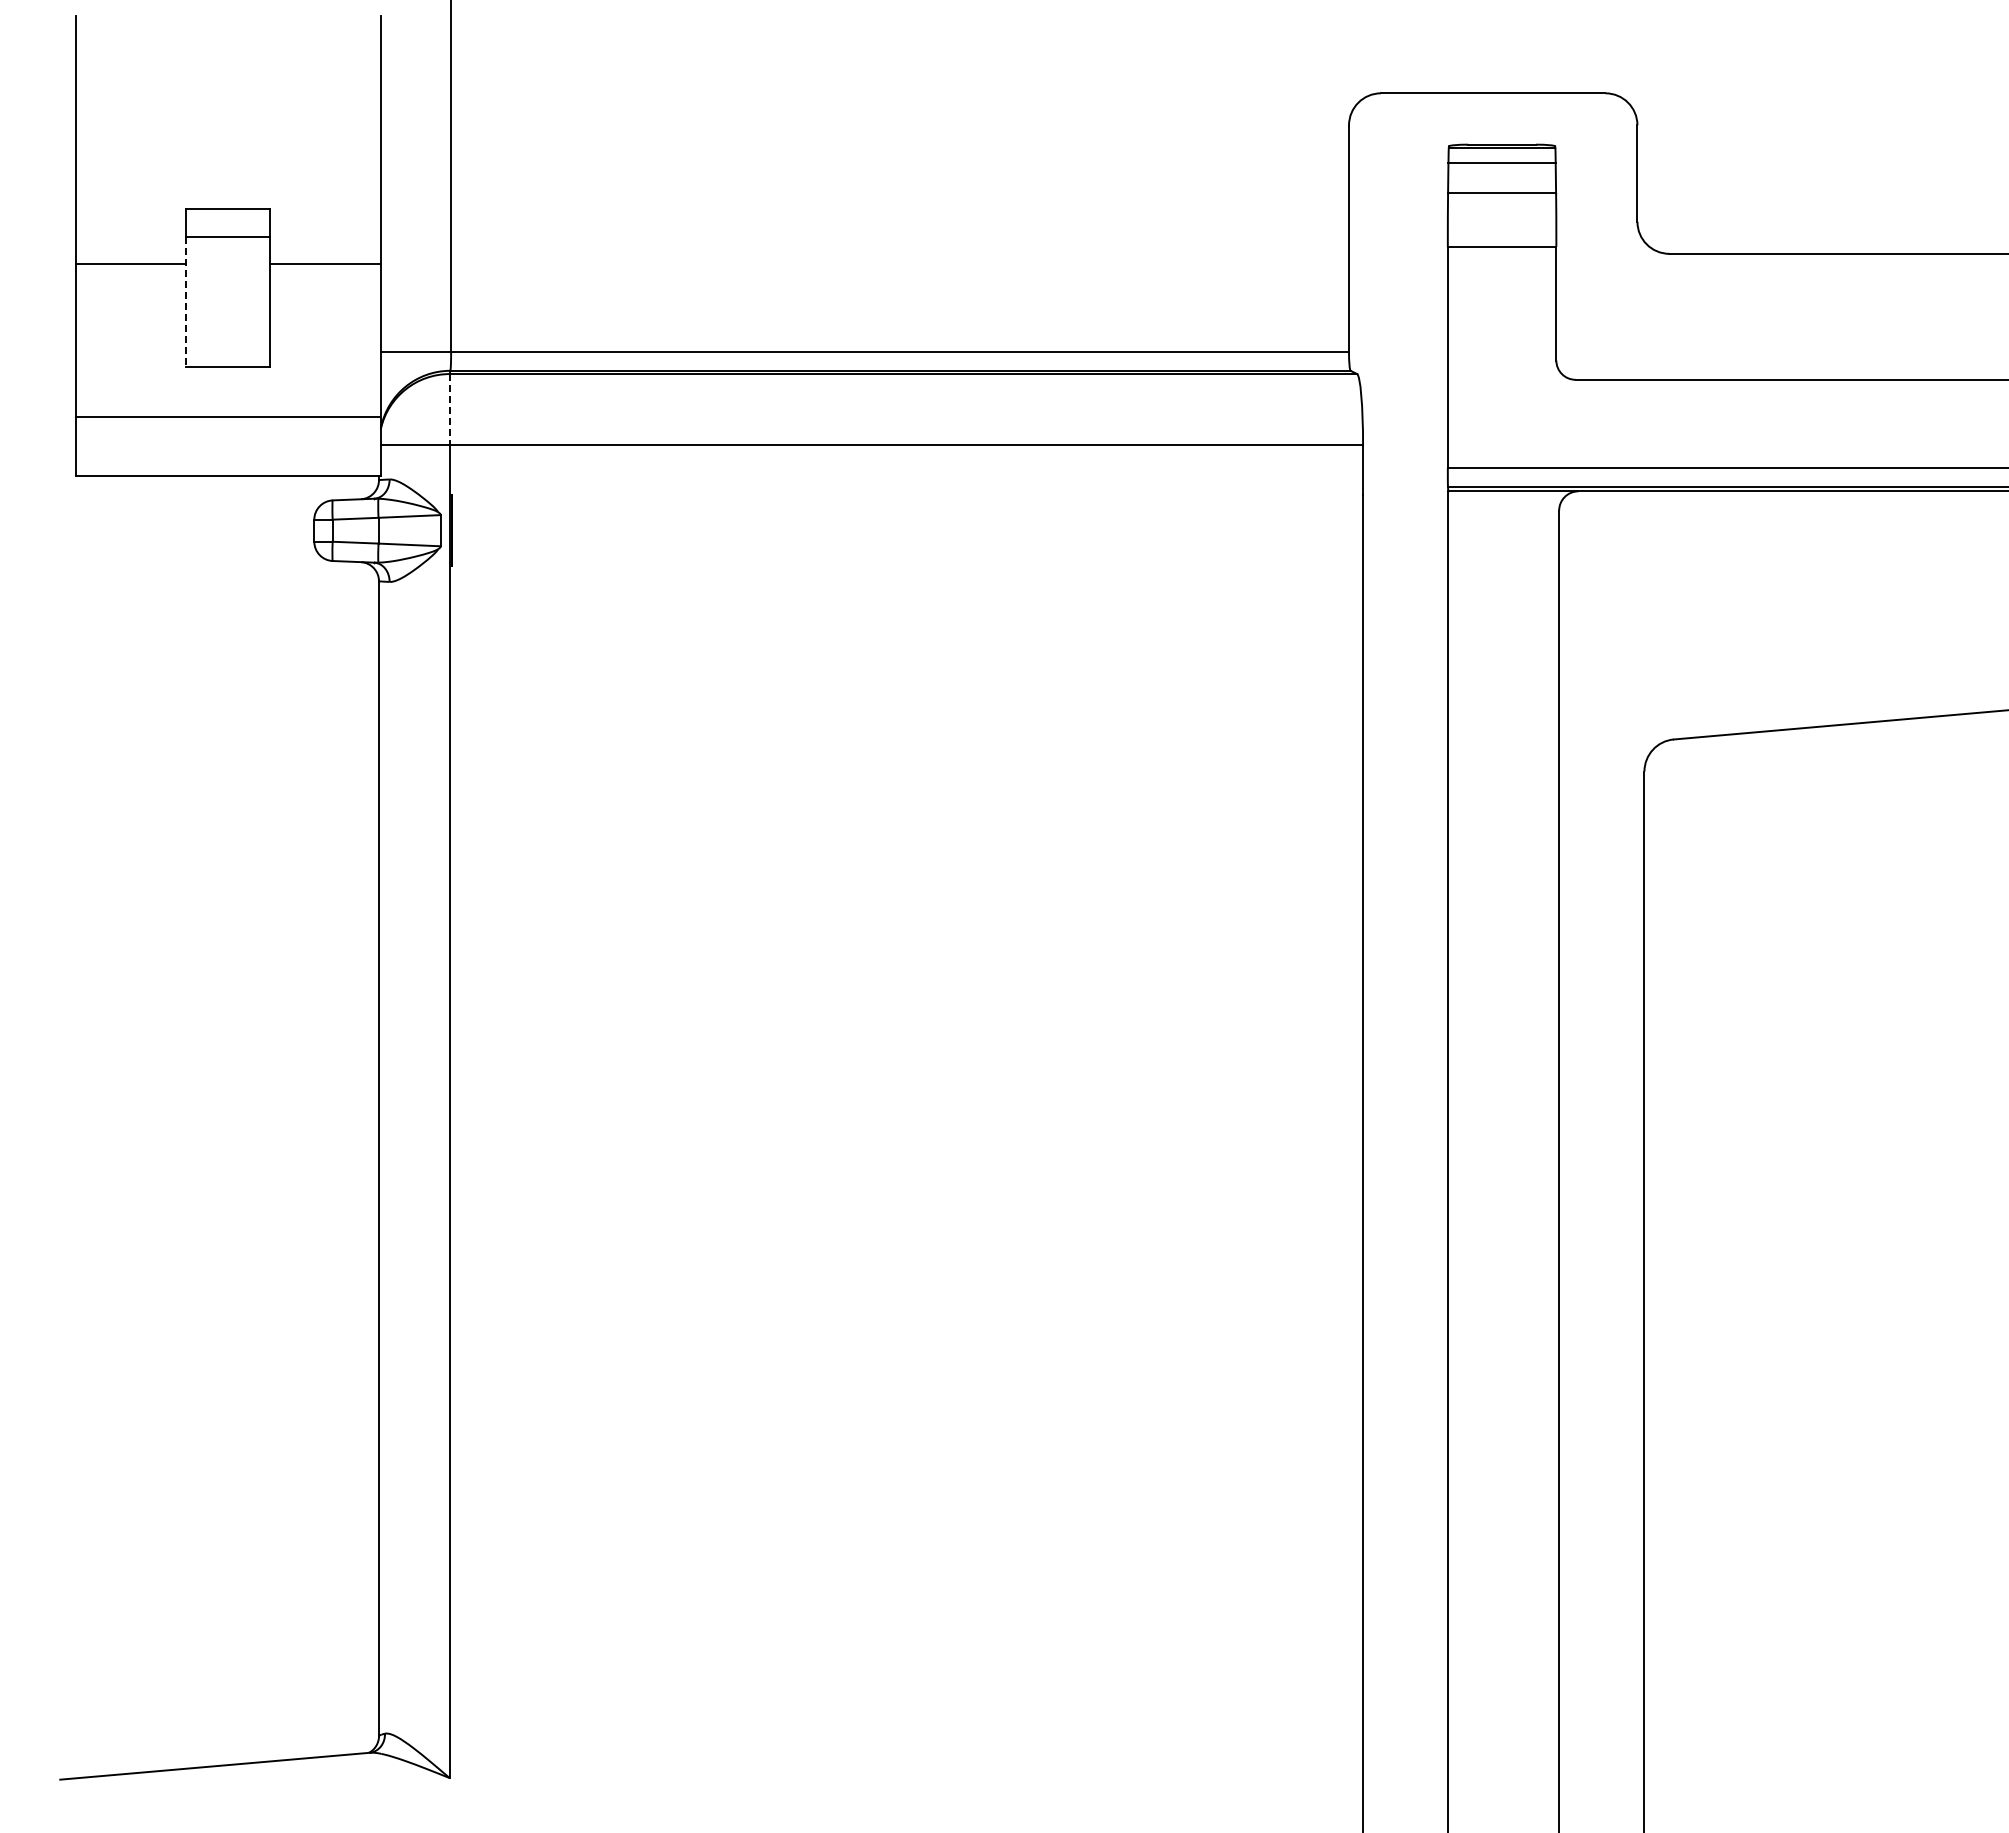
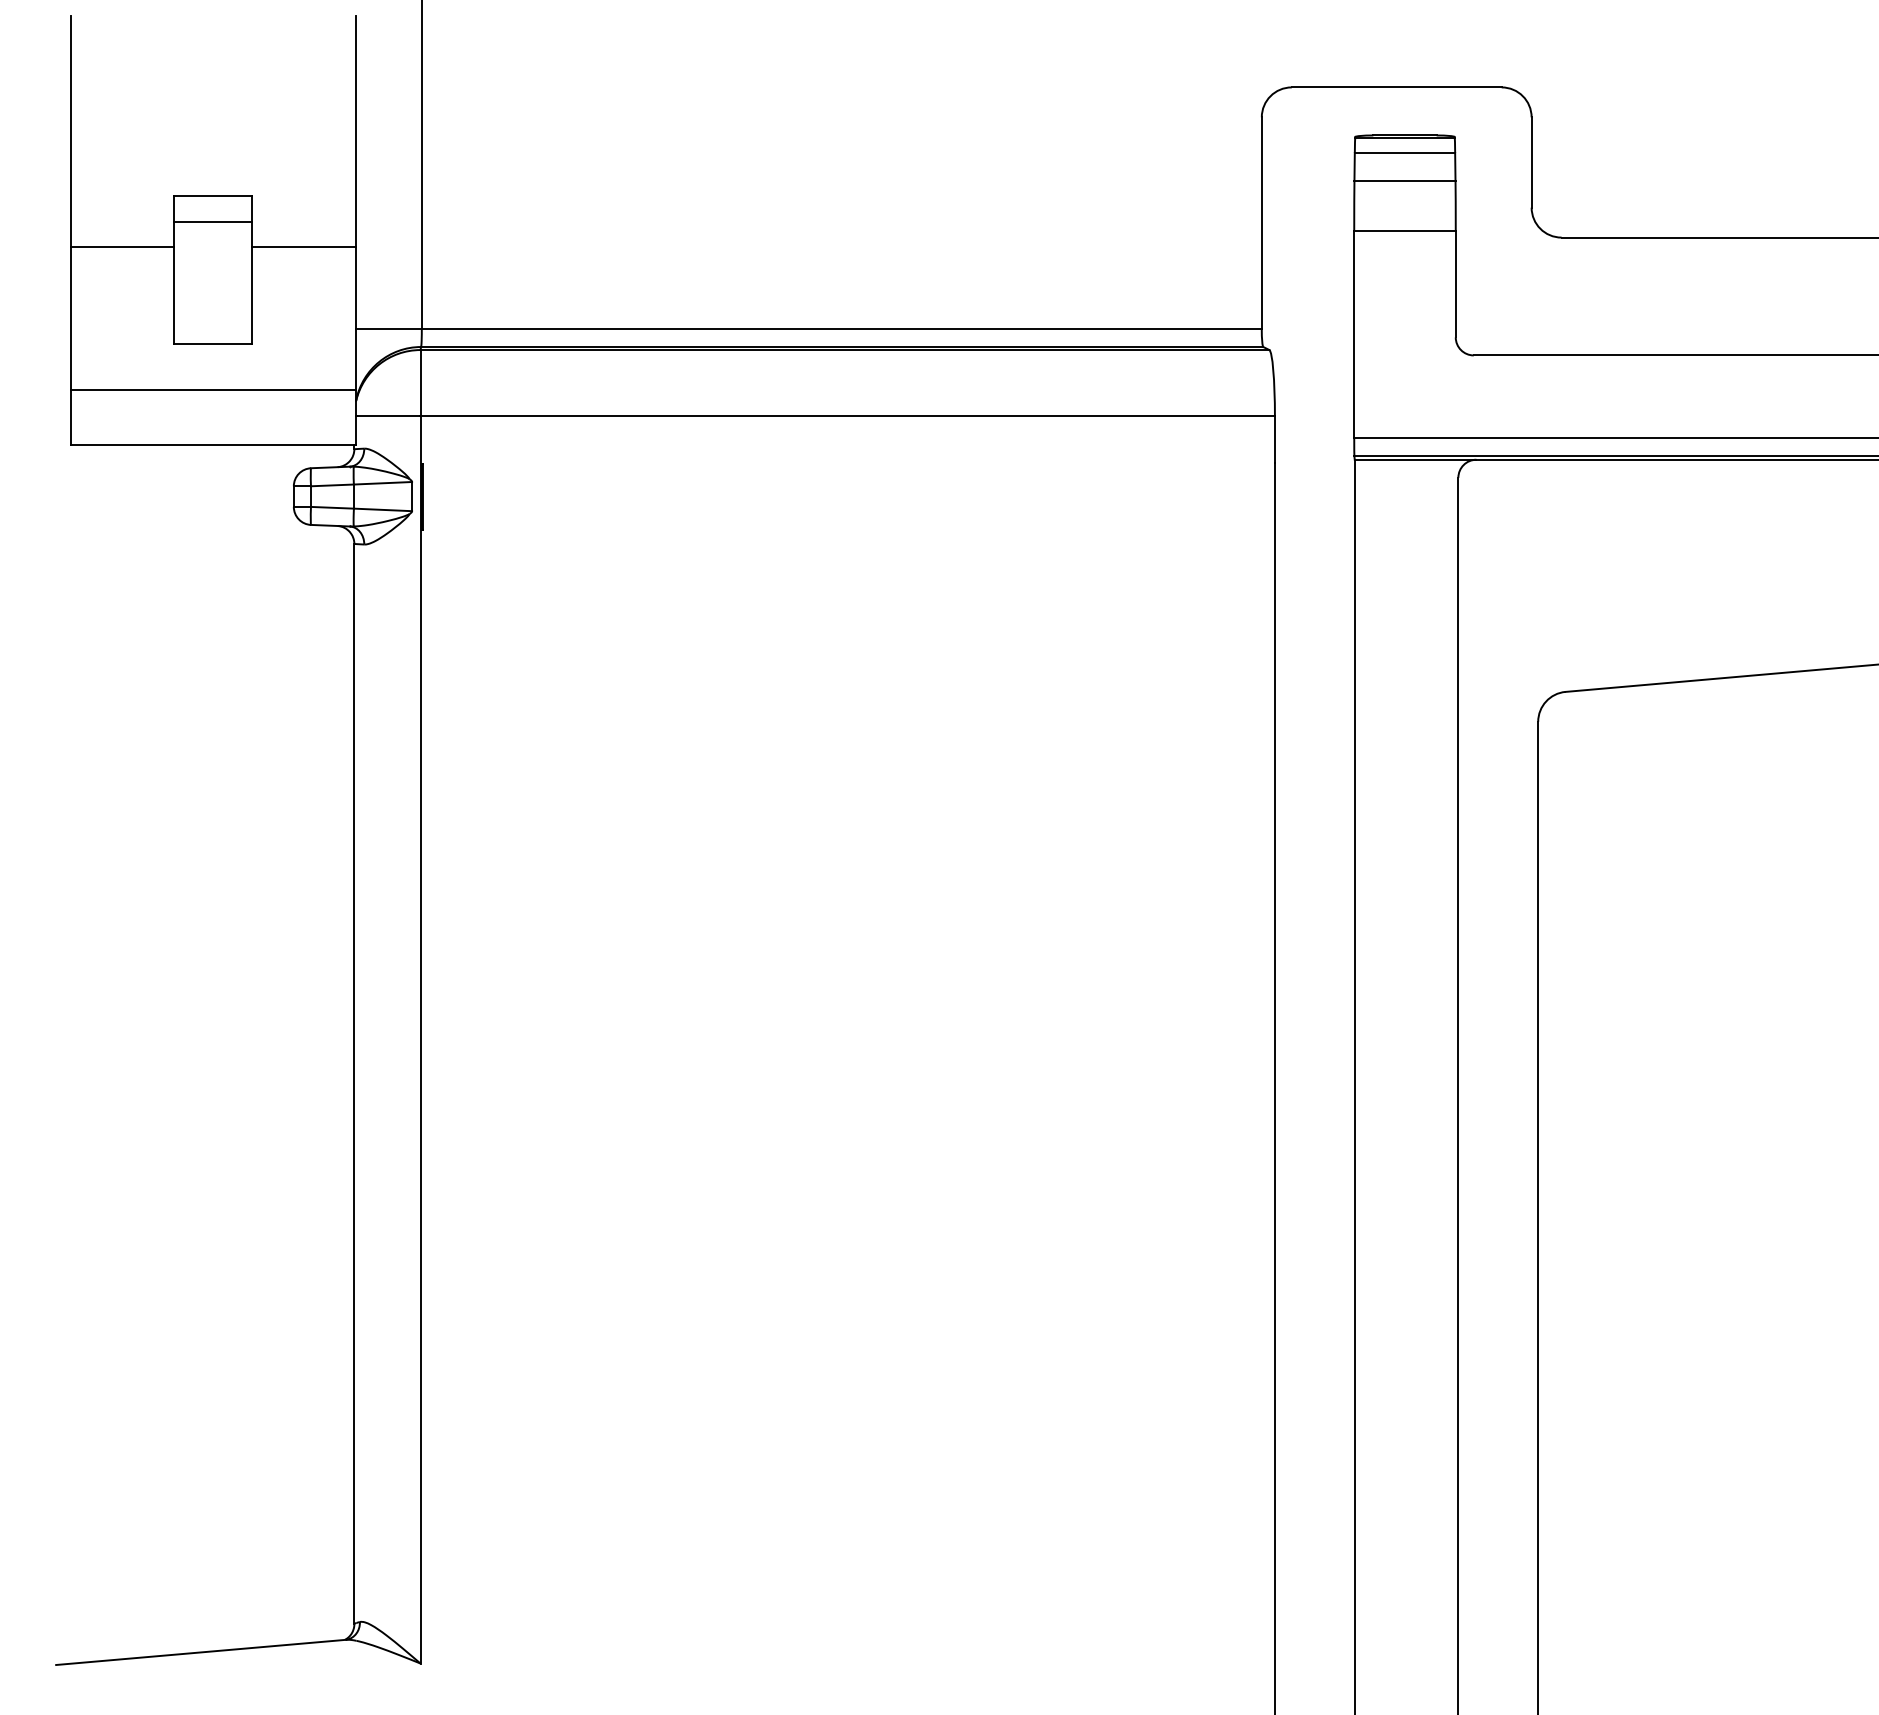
line: (186, 302) -> (174, 283), dashed -> solid
line: (449, 409) -> (420, 383), dashed -> solid

